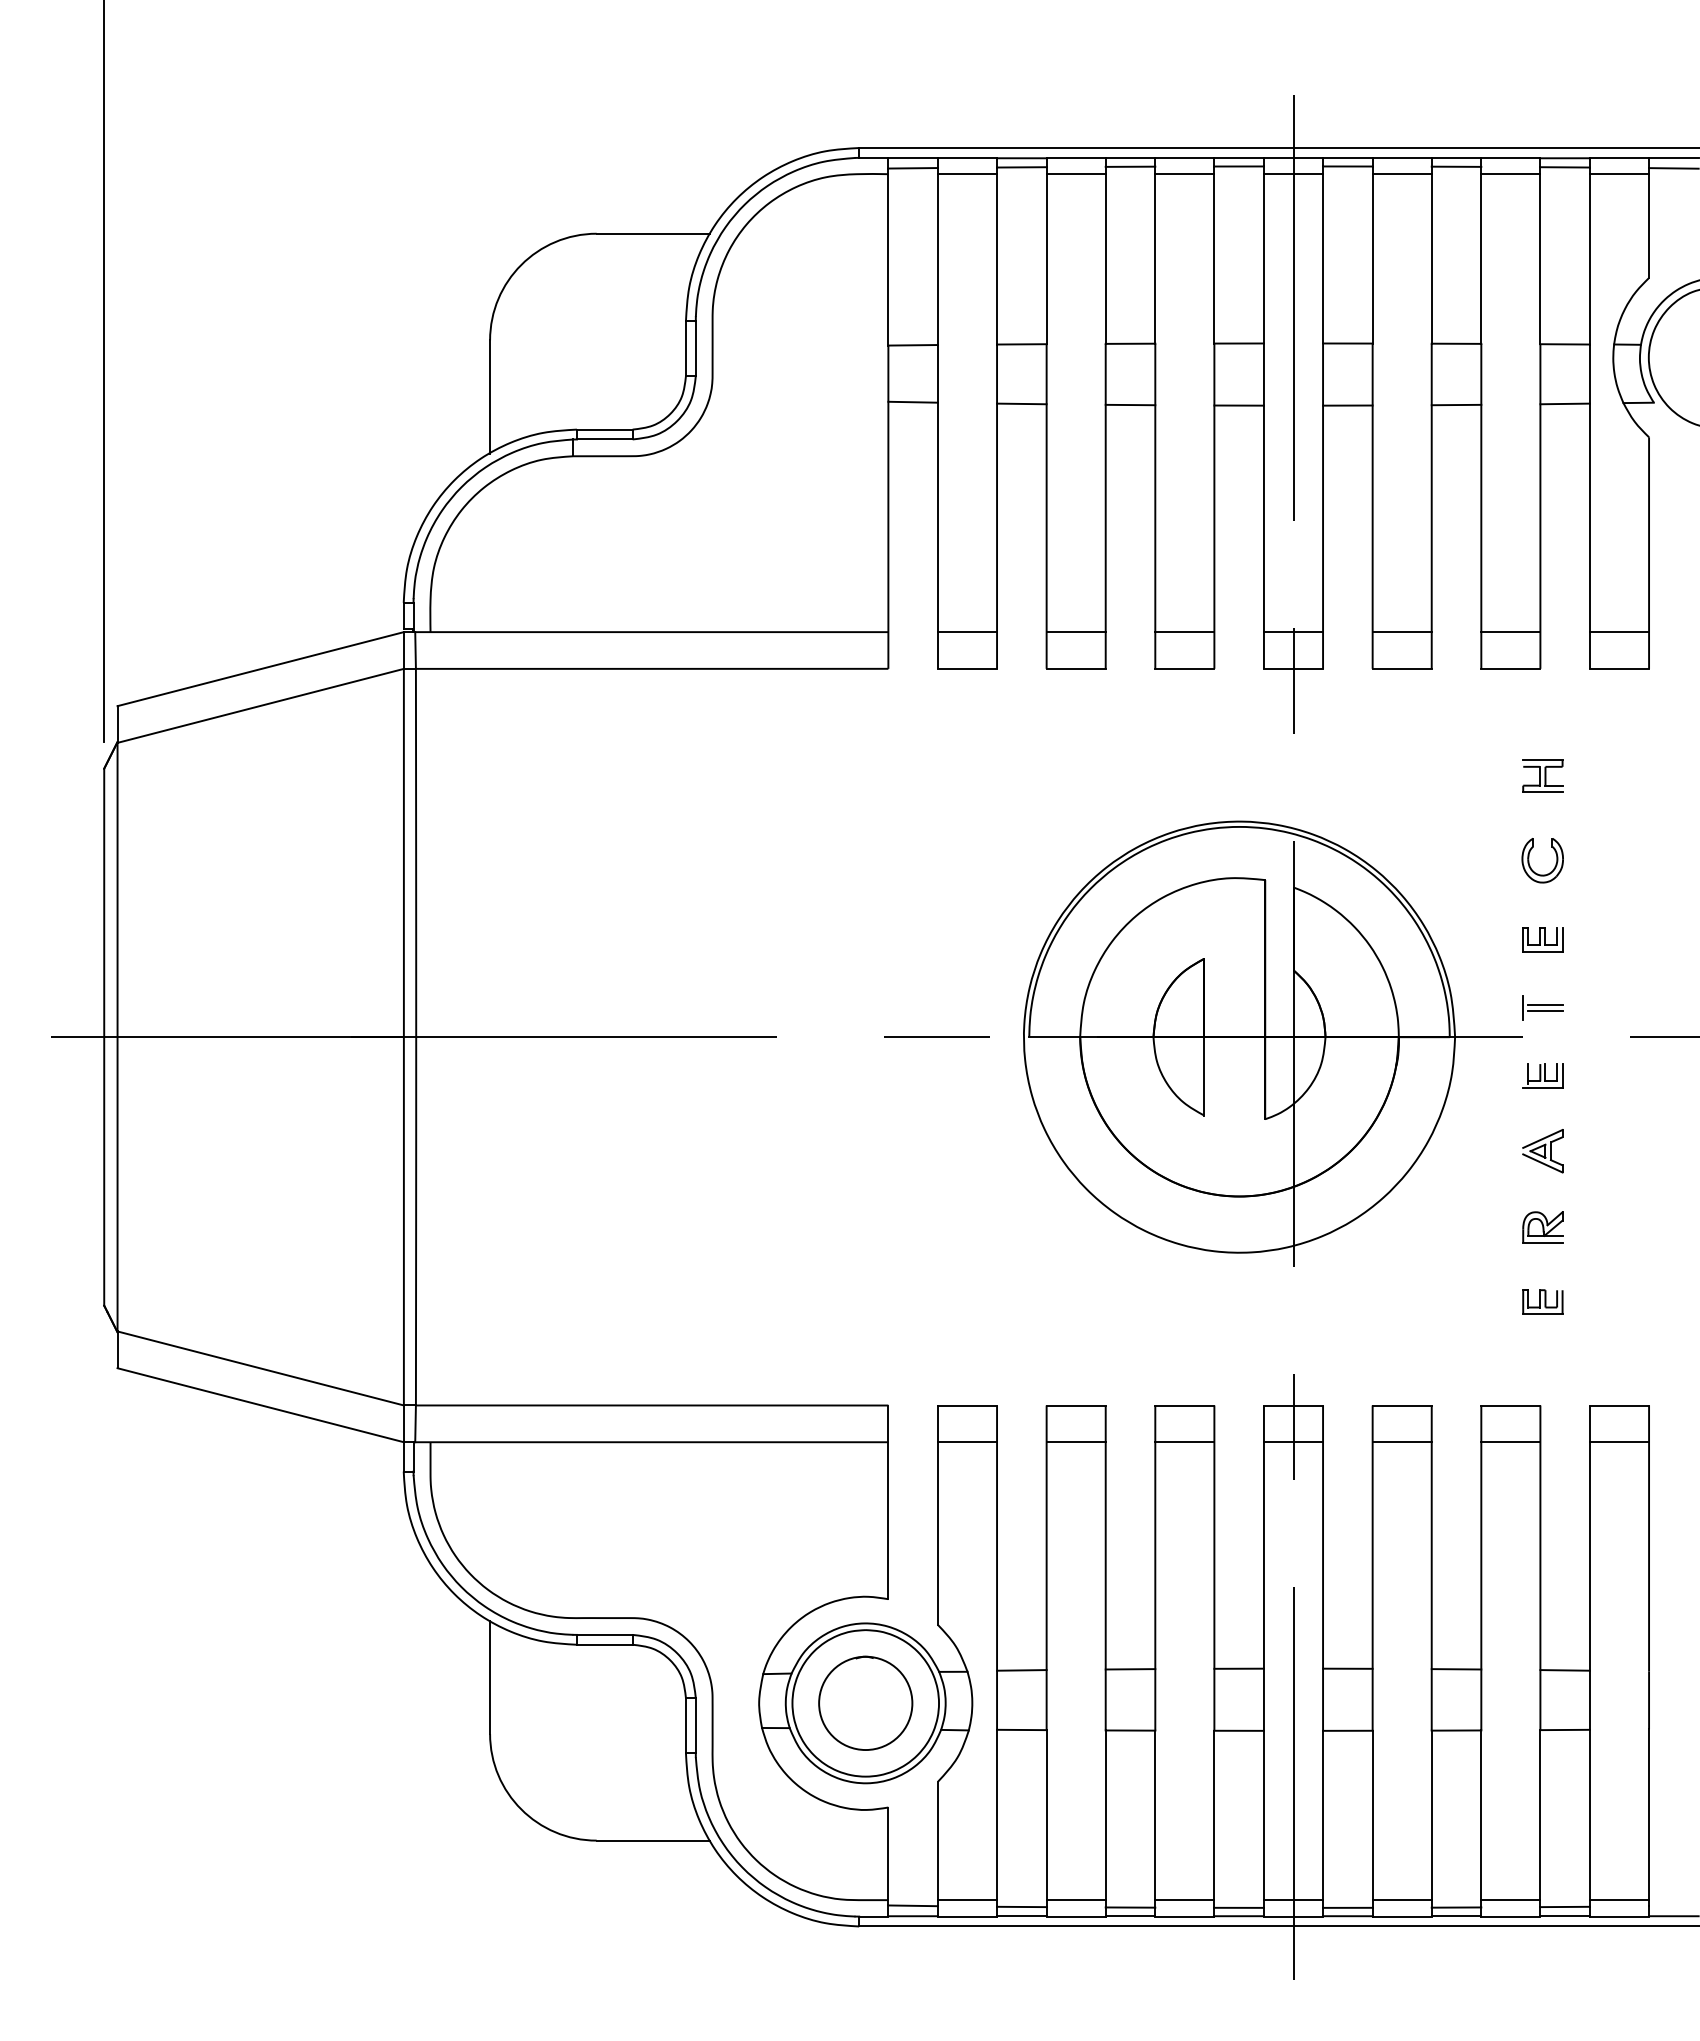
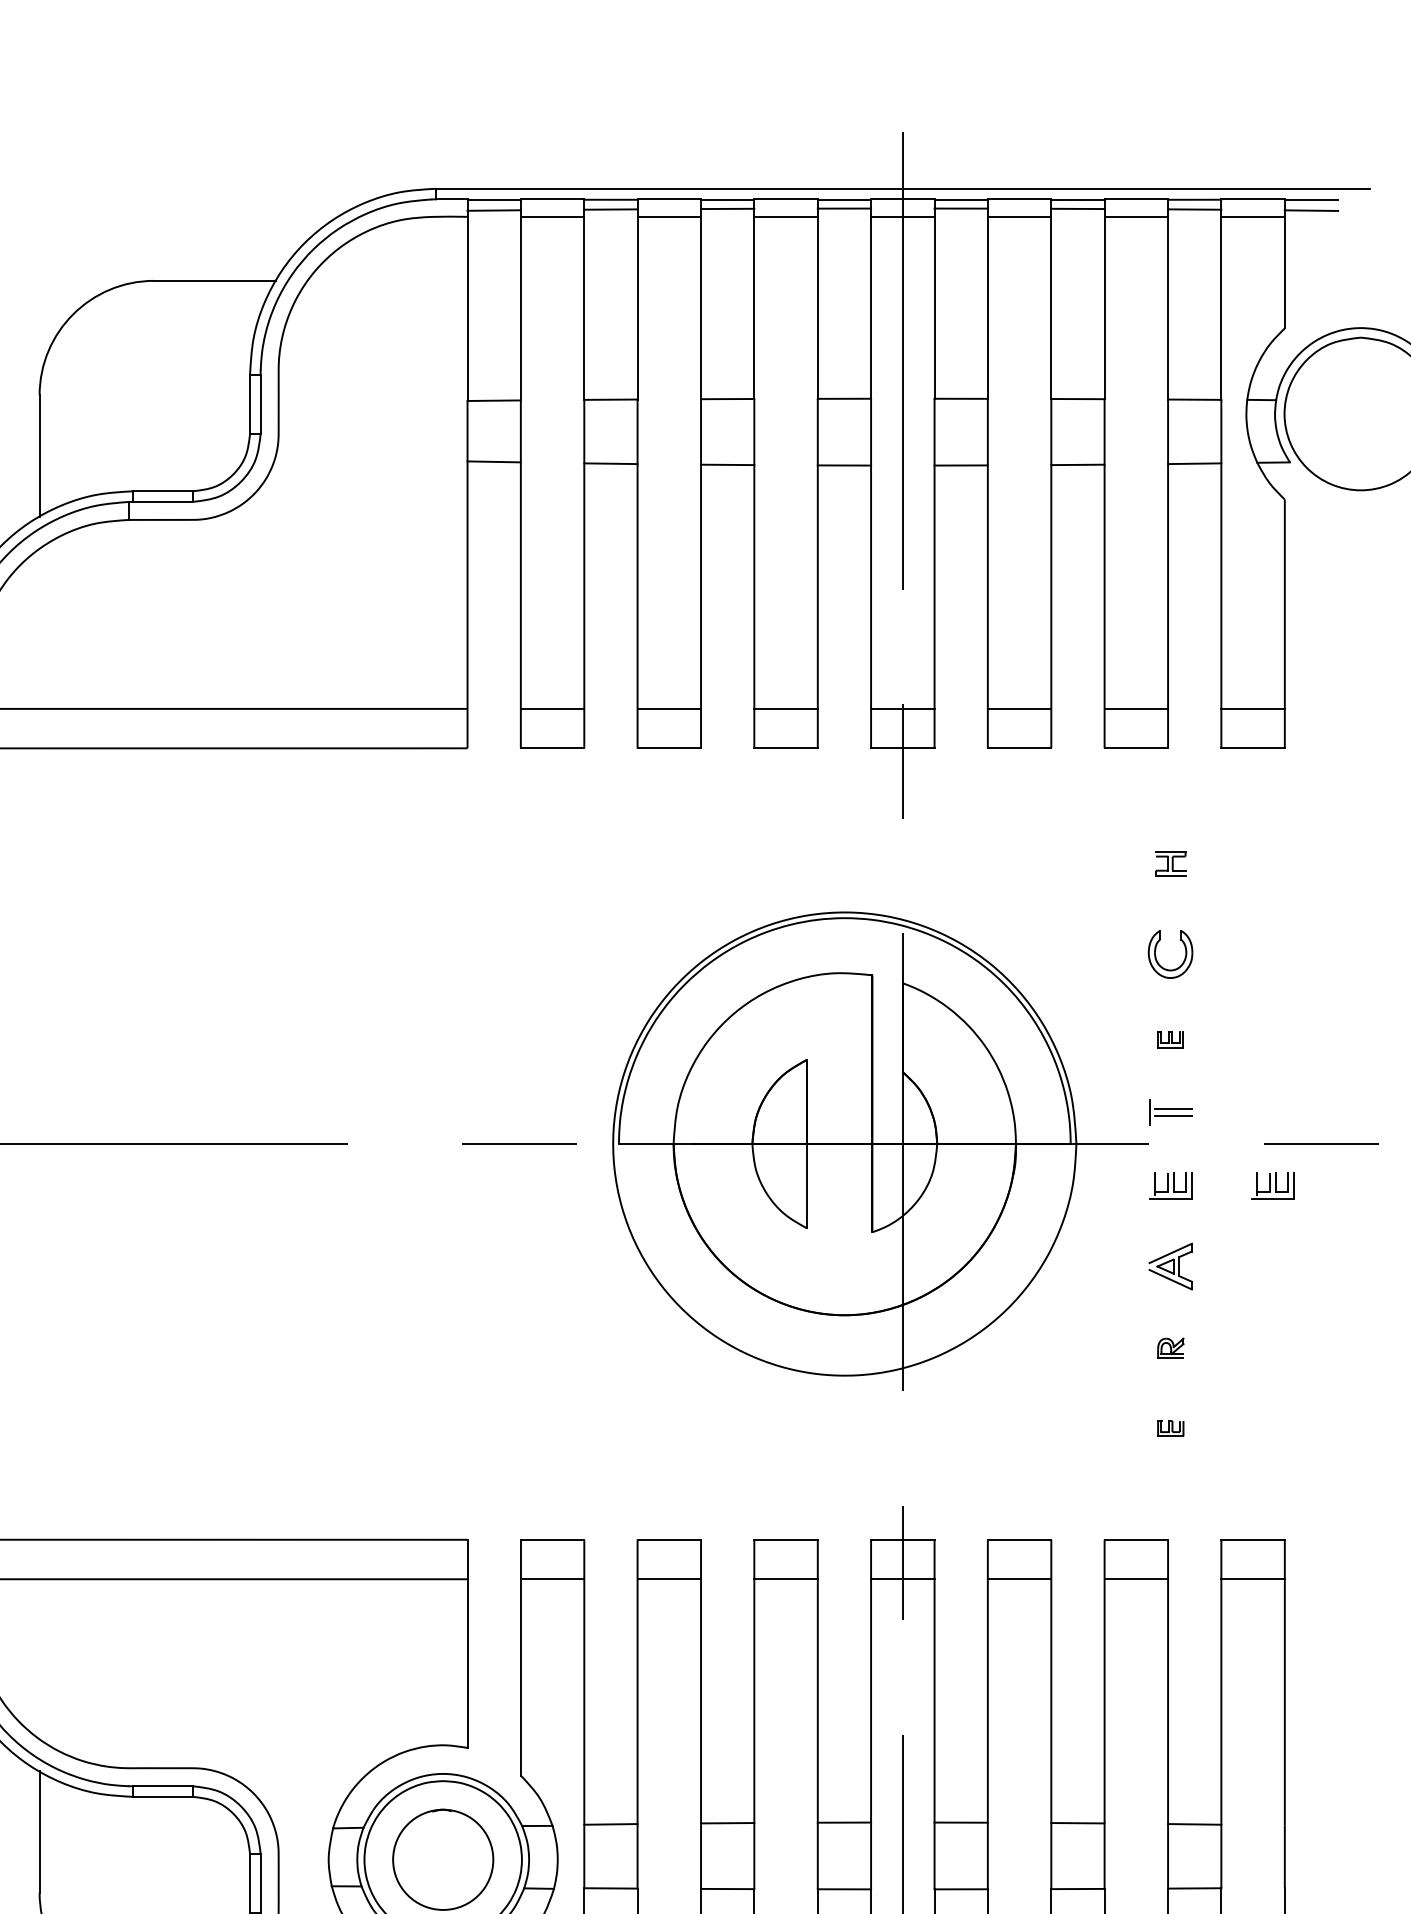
part: (1542, 775) -> (1170, 862), size x0.7
part: (1542, 939) -> (1170, 1039), size x0.6
part: (1637, 1075) -> (1272, 1185), added
part: (1542, 1227) -> (1170, 1348), size x0.6
part: (1542, 1301) -> (1170, 1428), size x0.6

